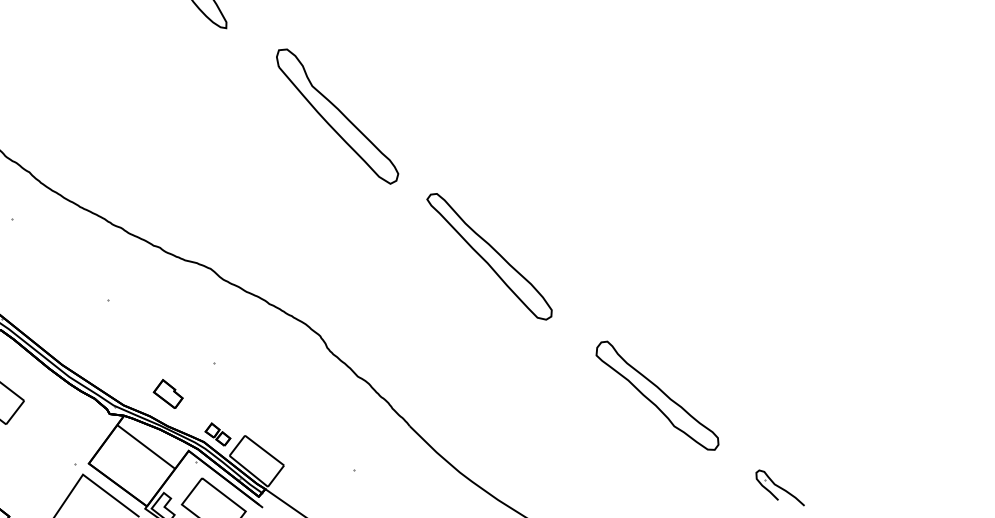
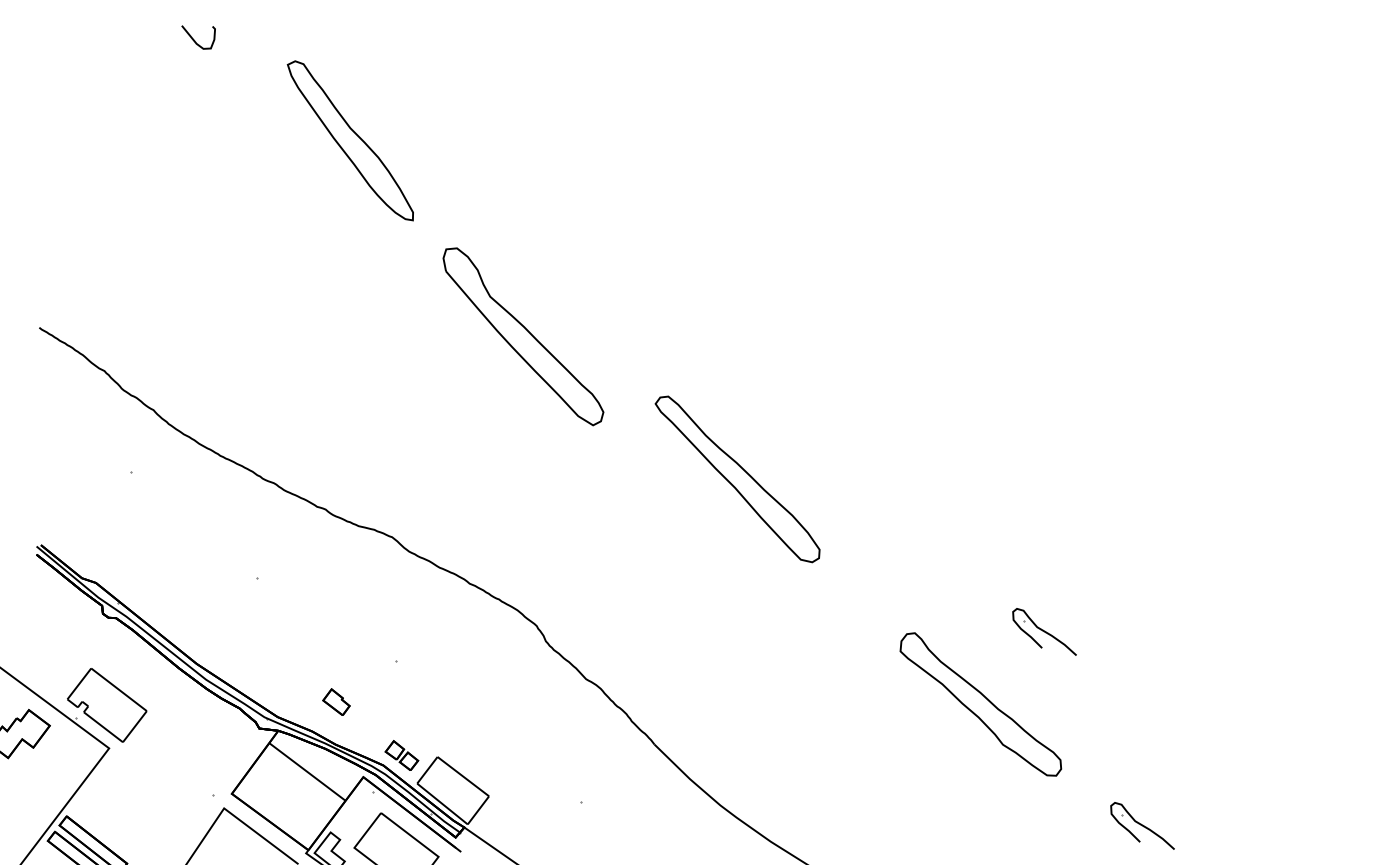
part: (337, 116) -> (523, 336), moved
part: (489, 256) -> (737, 479), moved
part: (705, 340) -> (1044, 631), added
part: (168, 393) -> (336, 701), size x0.7

